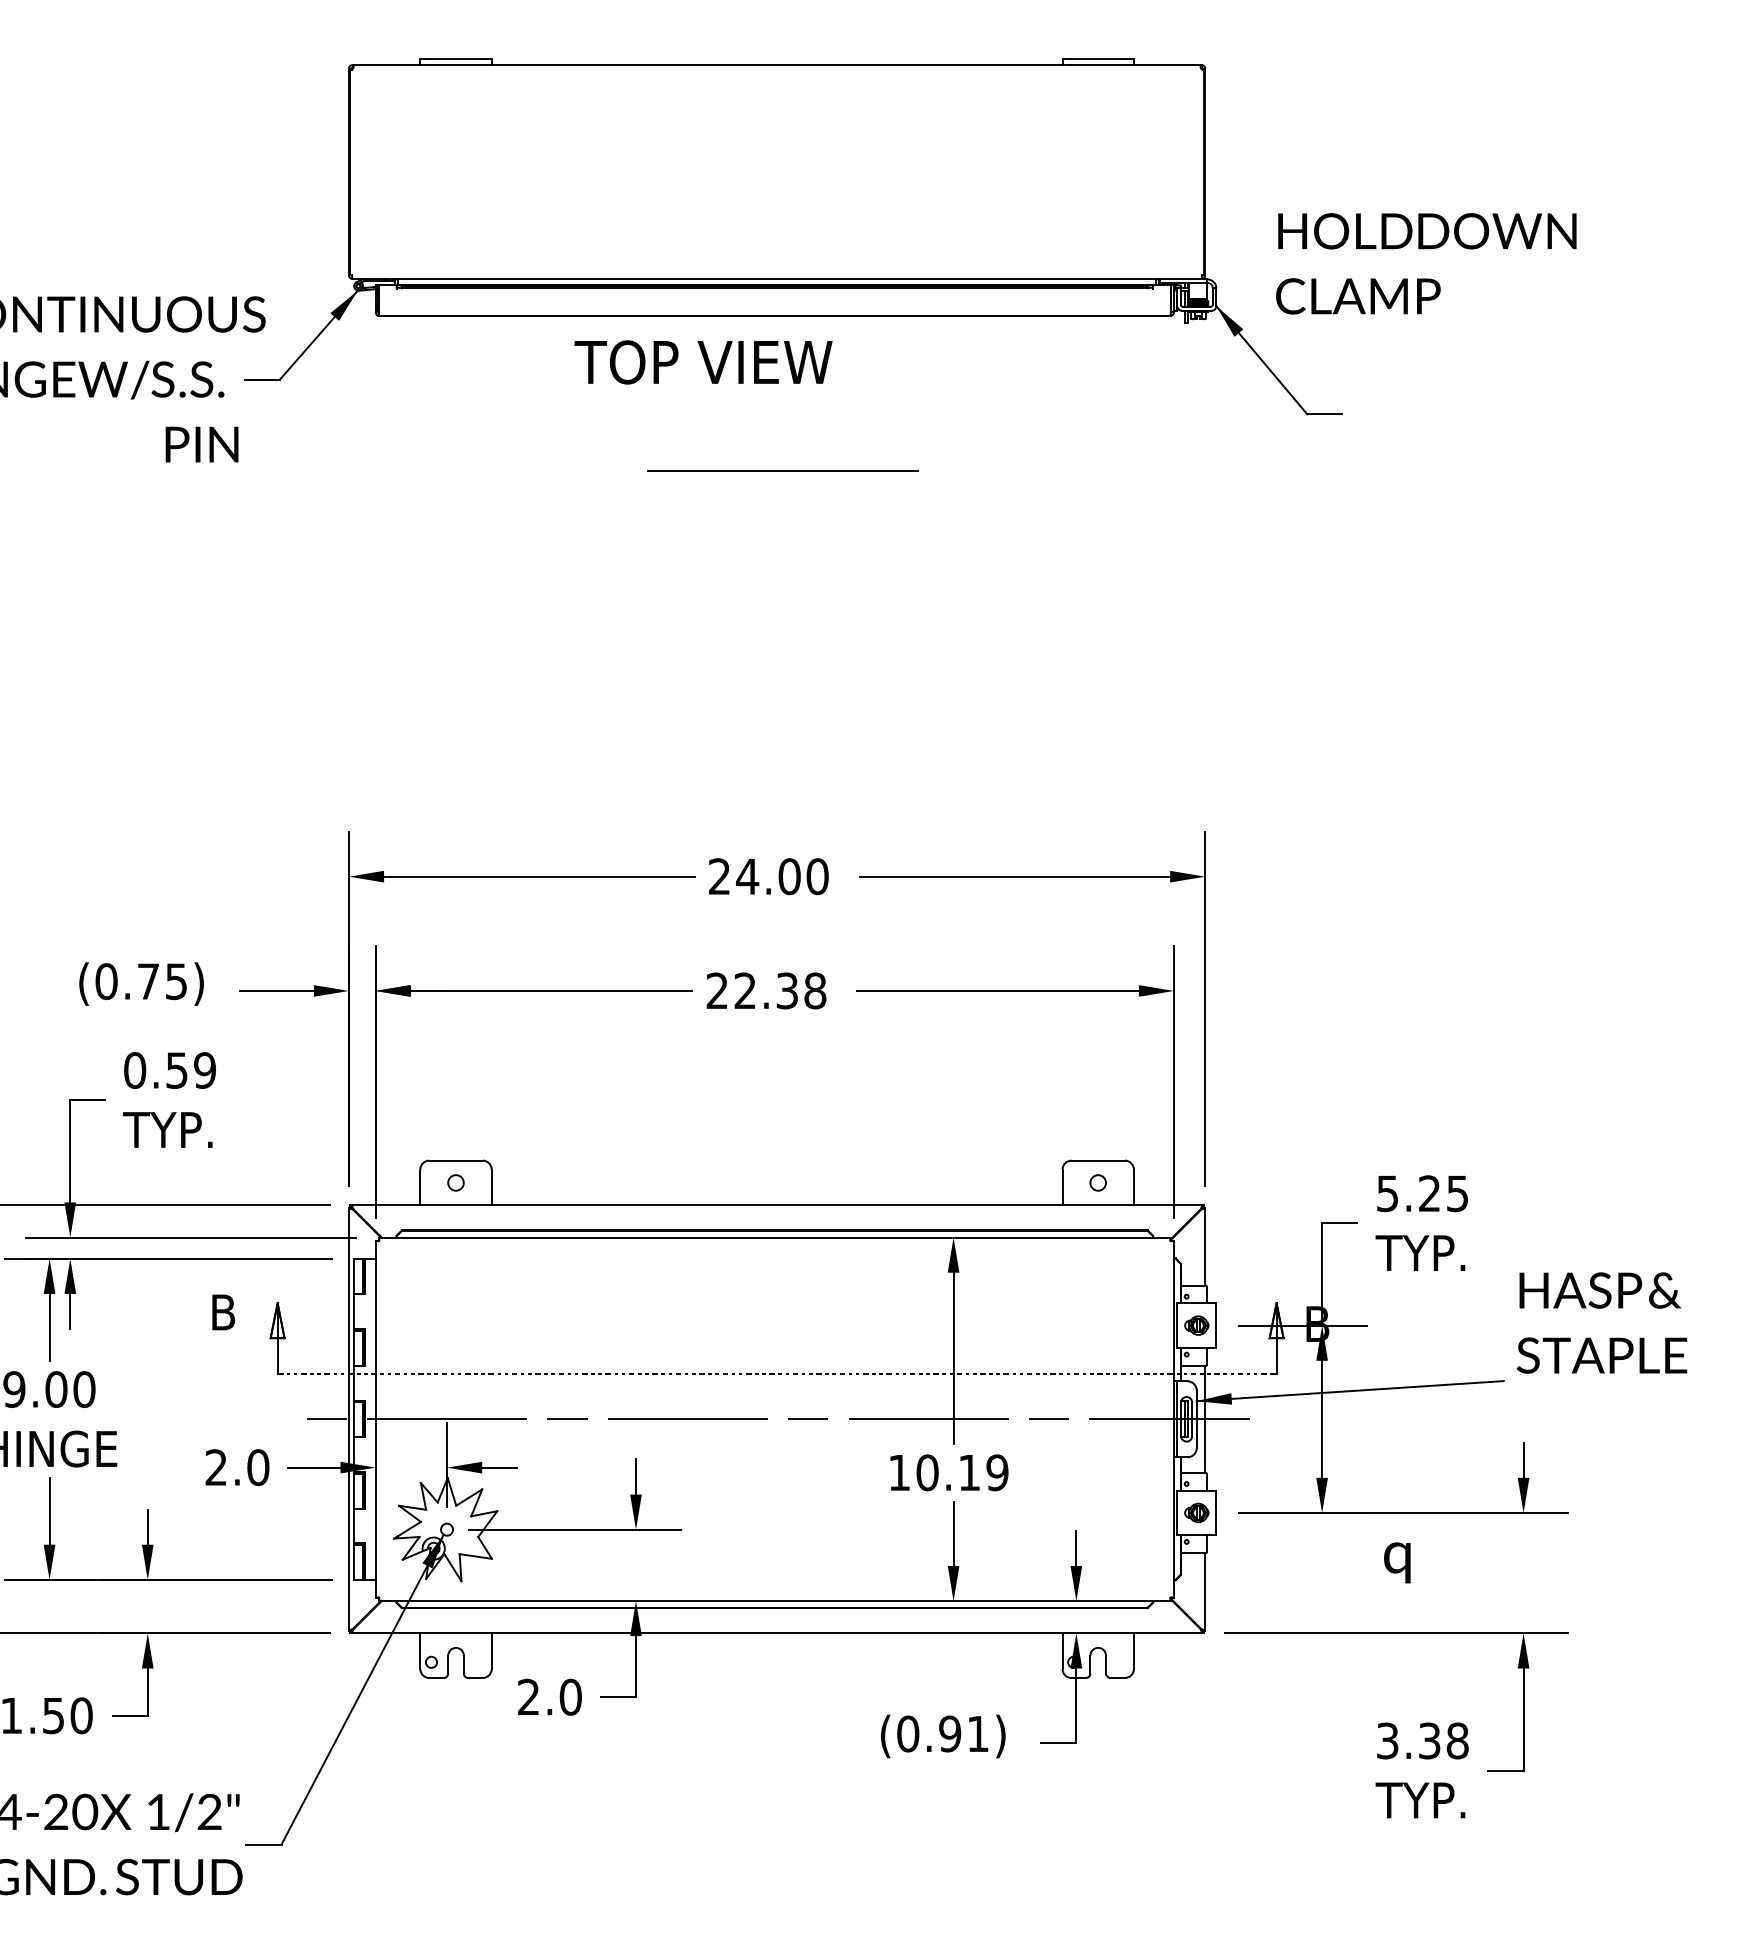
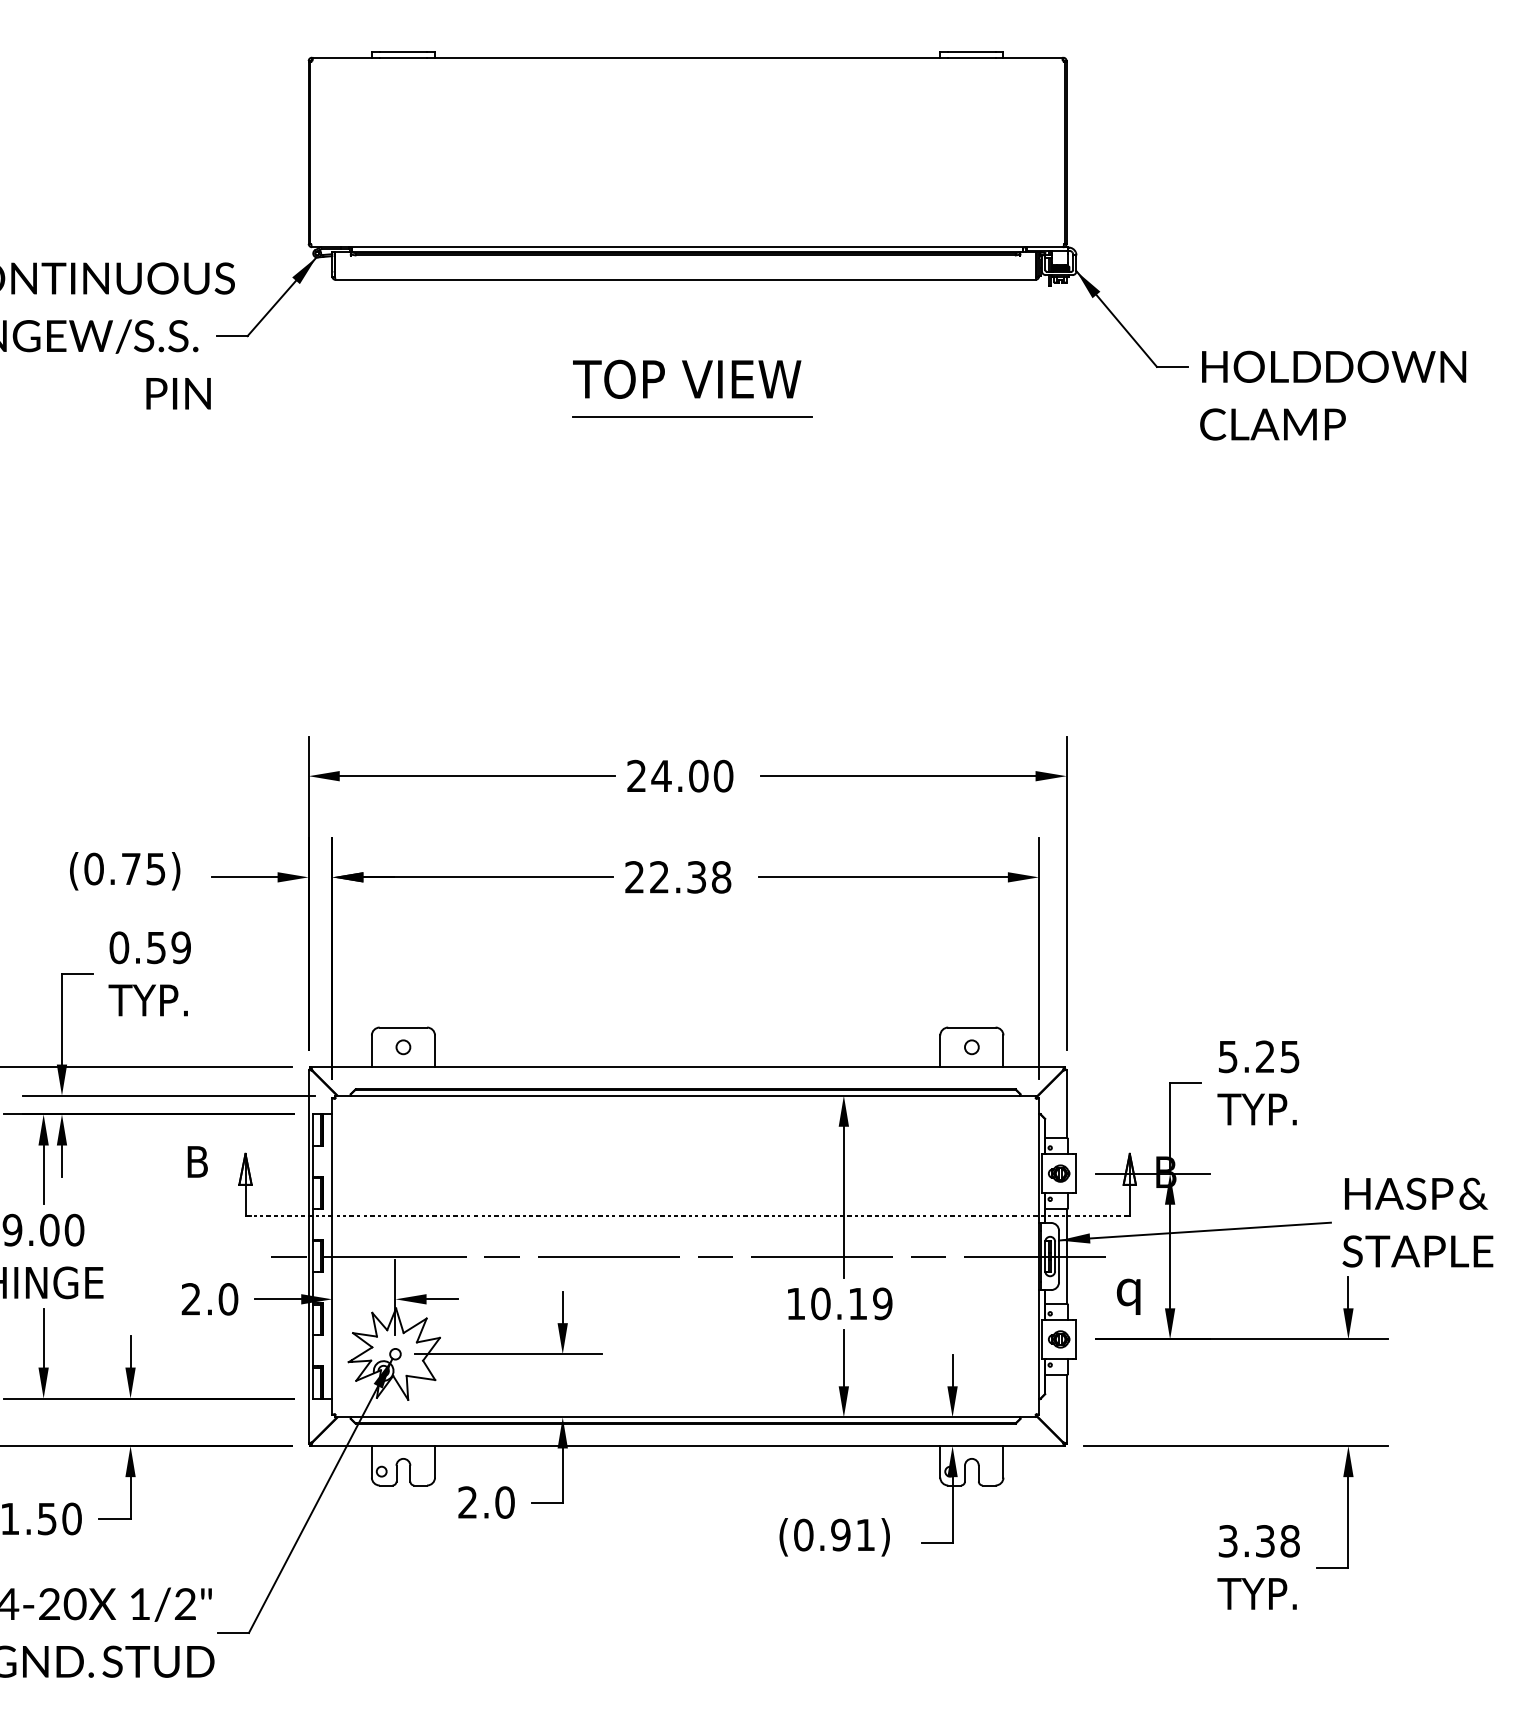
text: (1426, 263) -> (1333, 395), moved
text: (703, 362) -> (687, 379), moved
text: (1602, 1322) -> (1418, 1222), moved
text: (1397, 1562) -> (1128, 1296), moved

